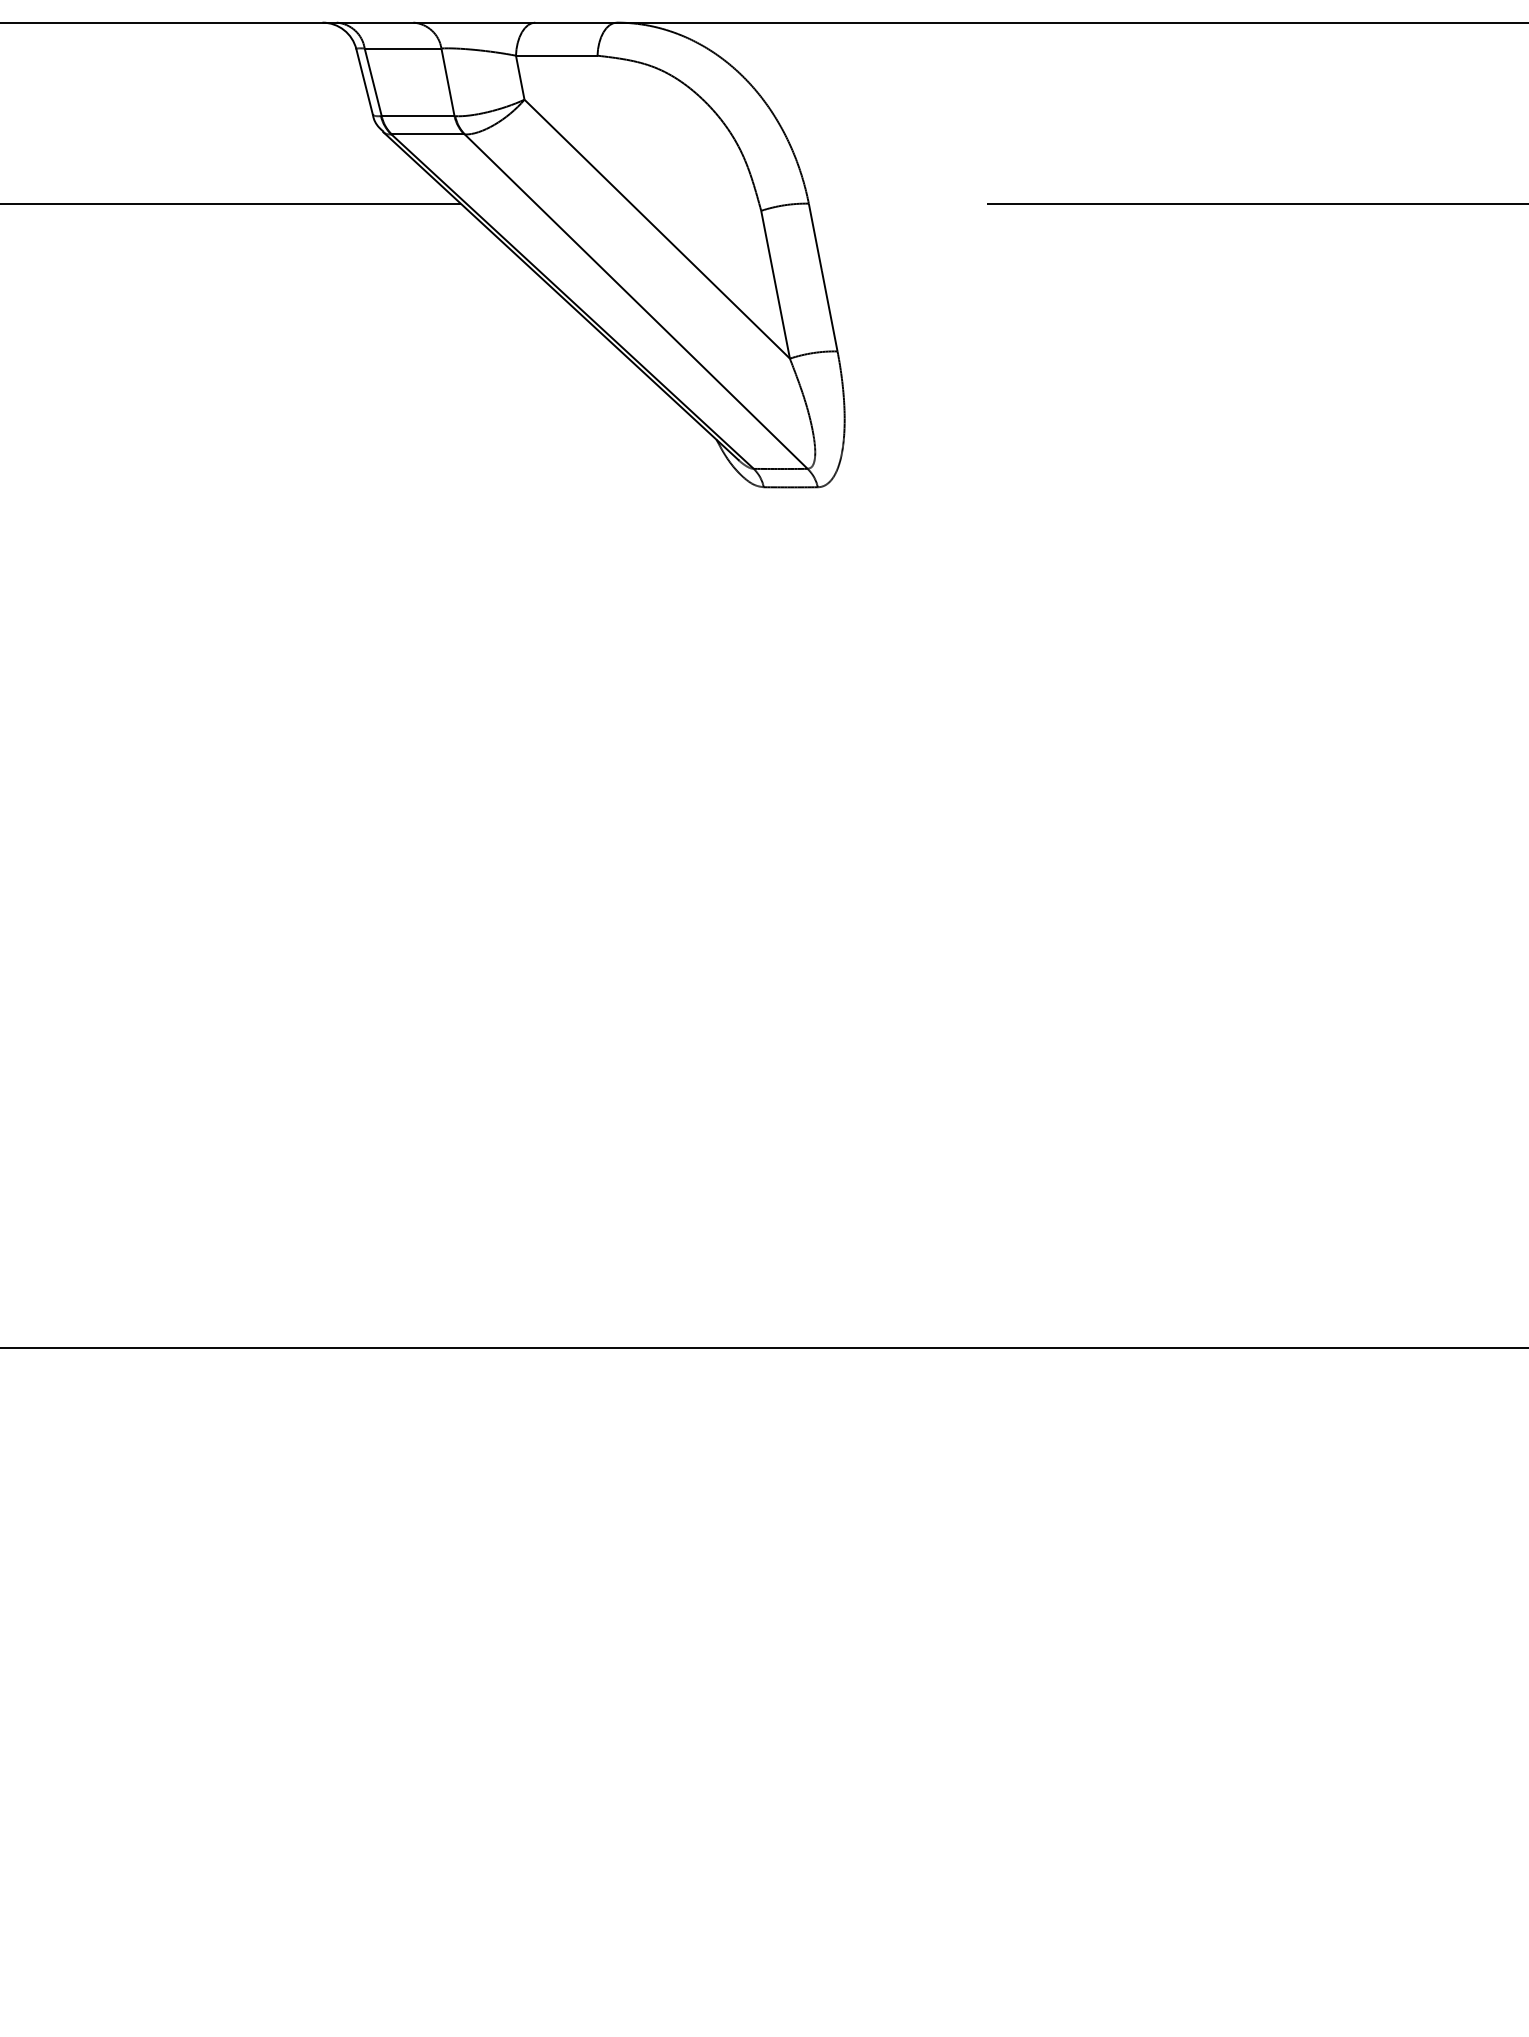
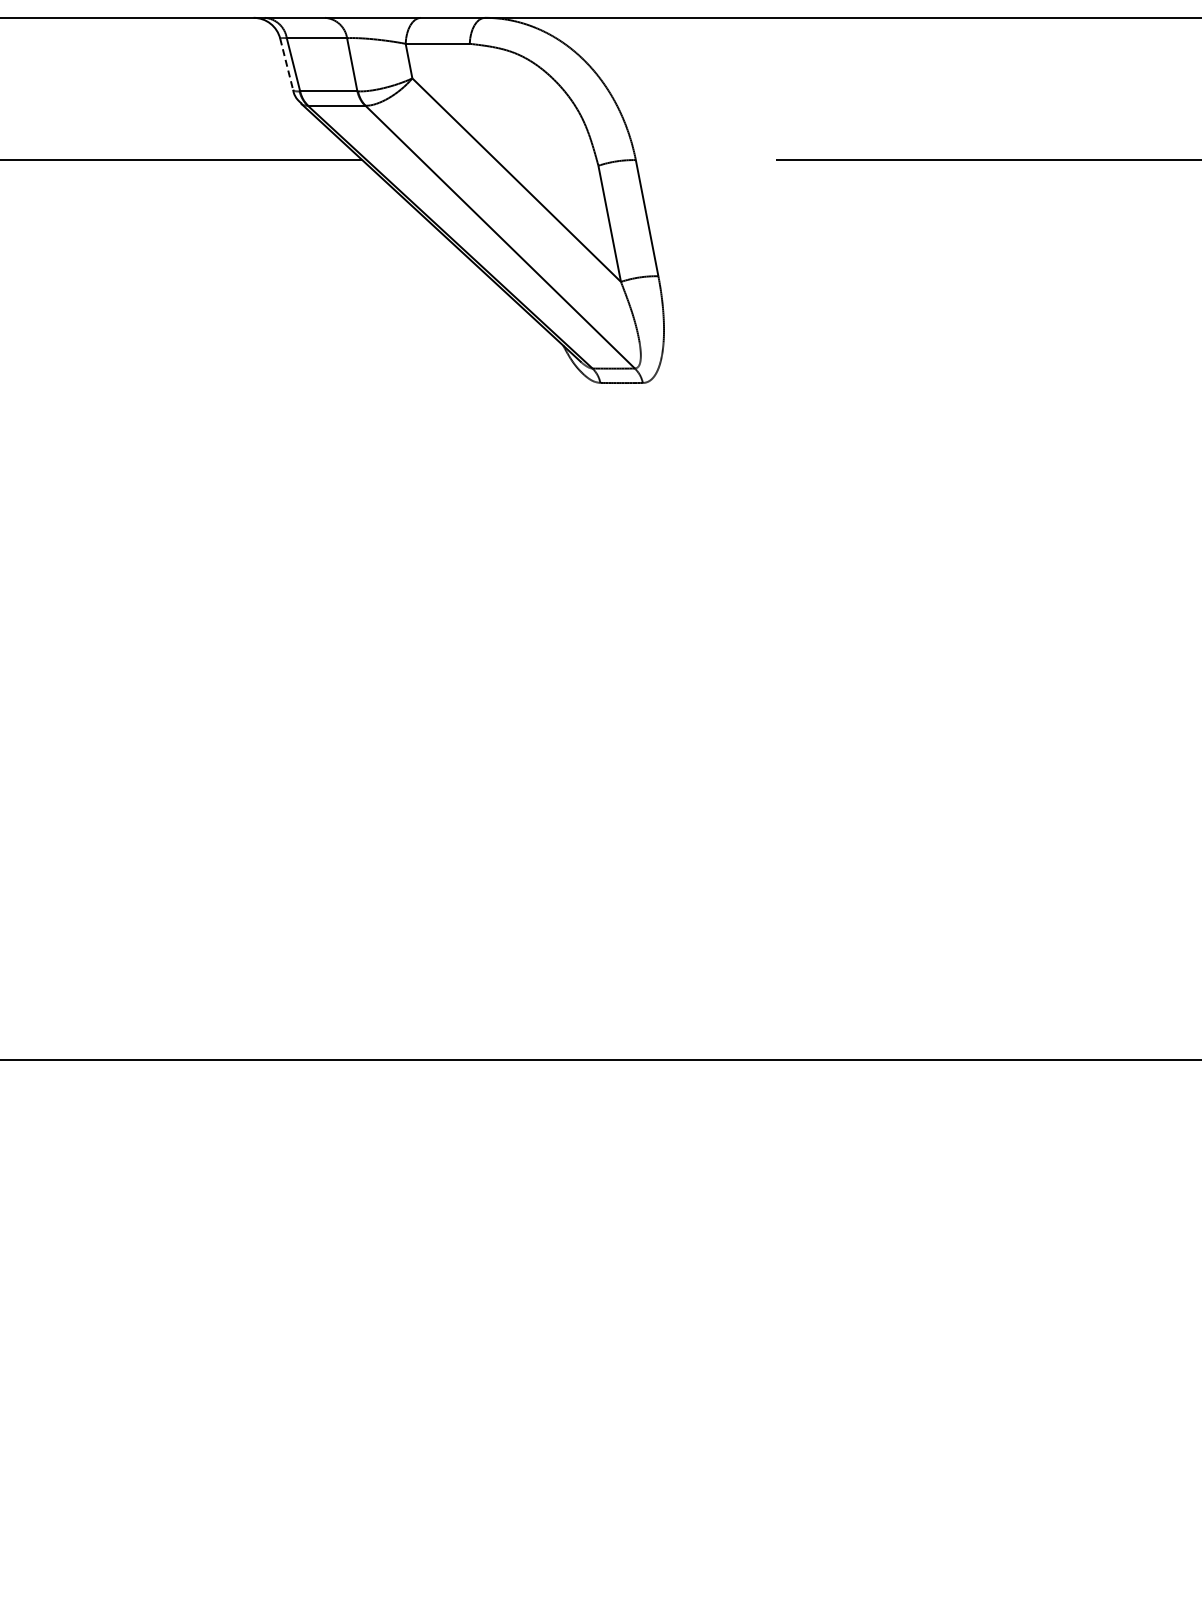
line: (364, 82) -> (286, 64), solid -> dashed

